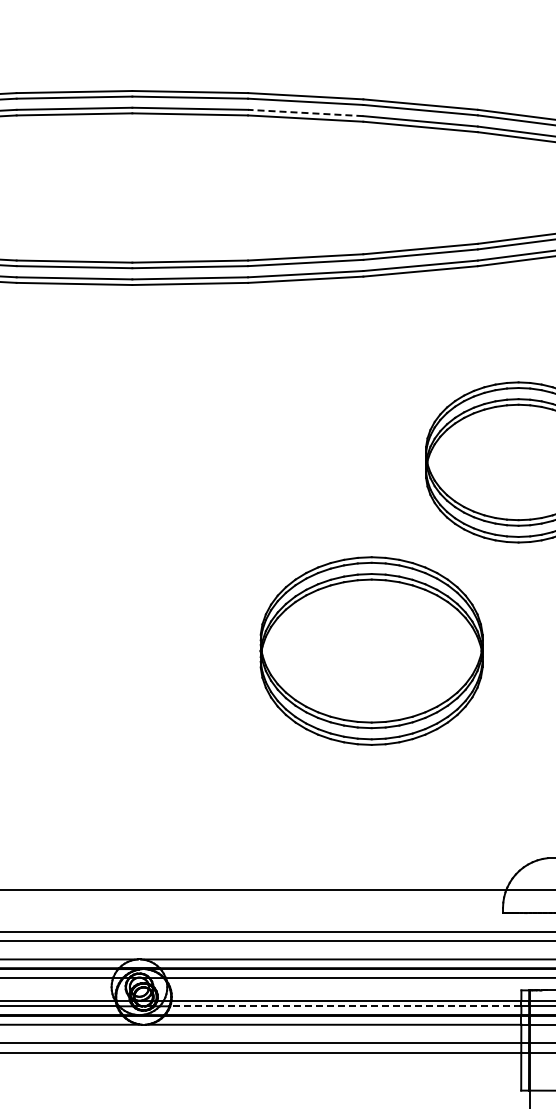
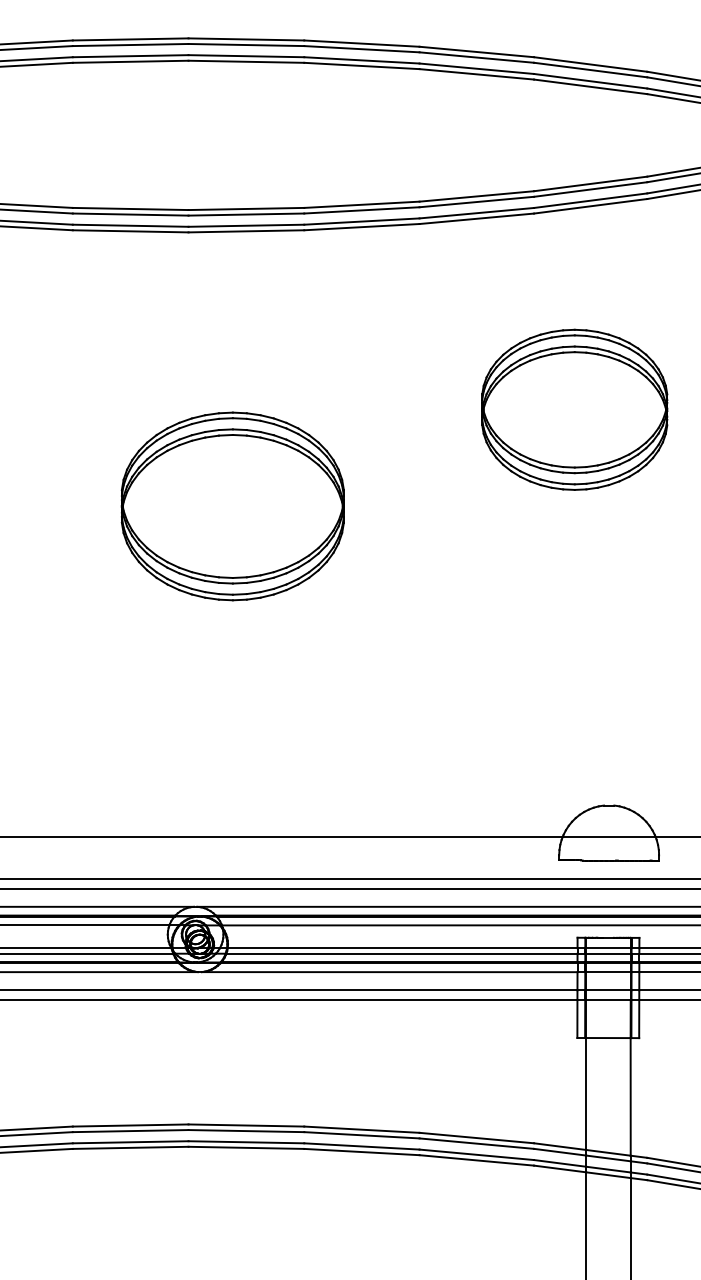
line: (305, 113) -> (361, 60), dashed -> solid
part: (371, 651) -> (232, 506), moved
line: (345, 1006) -> (401, 953), dashed -> solid

